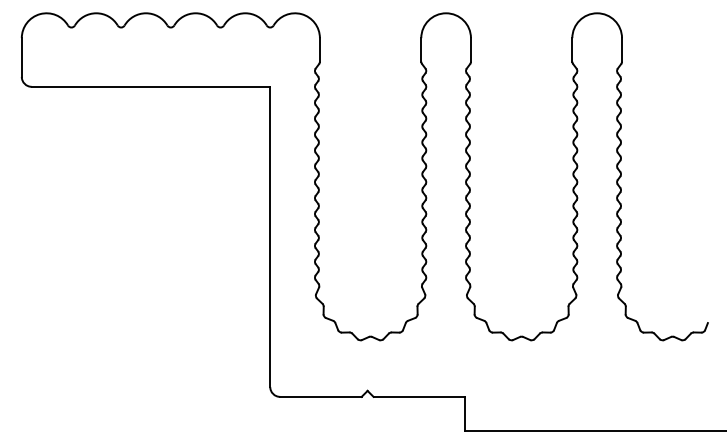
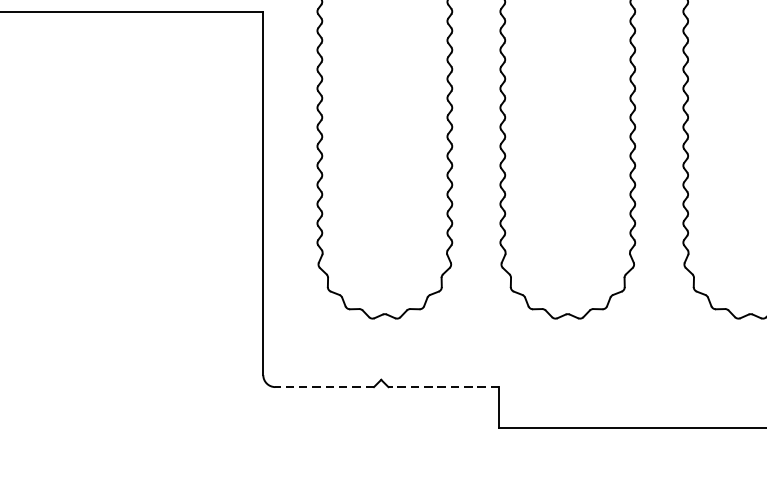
line: (320, 396) -> (324, 386), solid -> dashed
line: (419, 396) -> (444, 386), solid -> dashed

